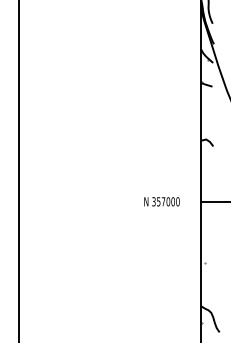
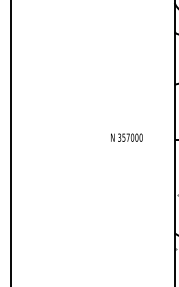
text: (161, 201) -> (126, 137), moved

